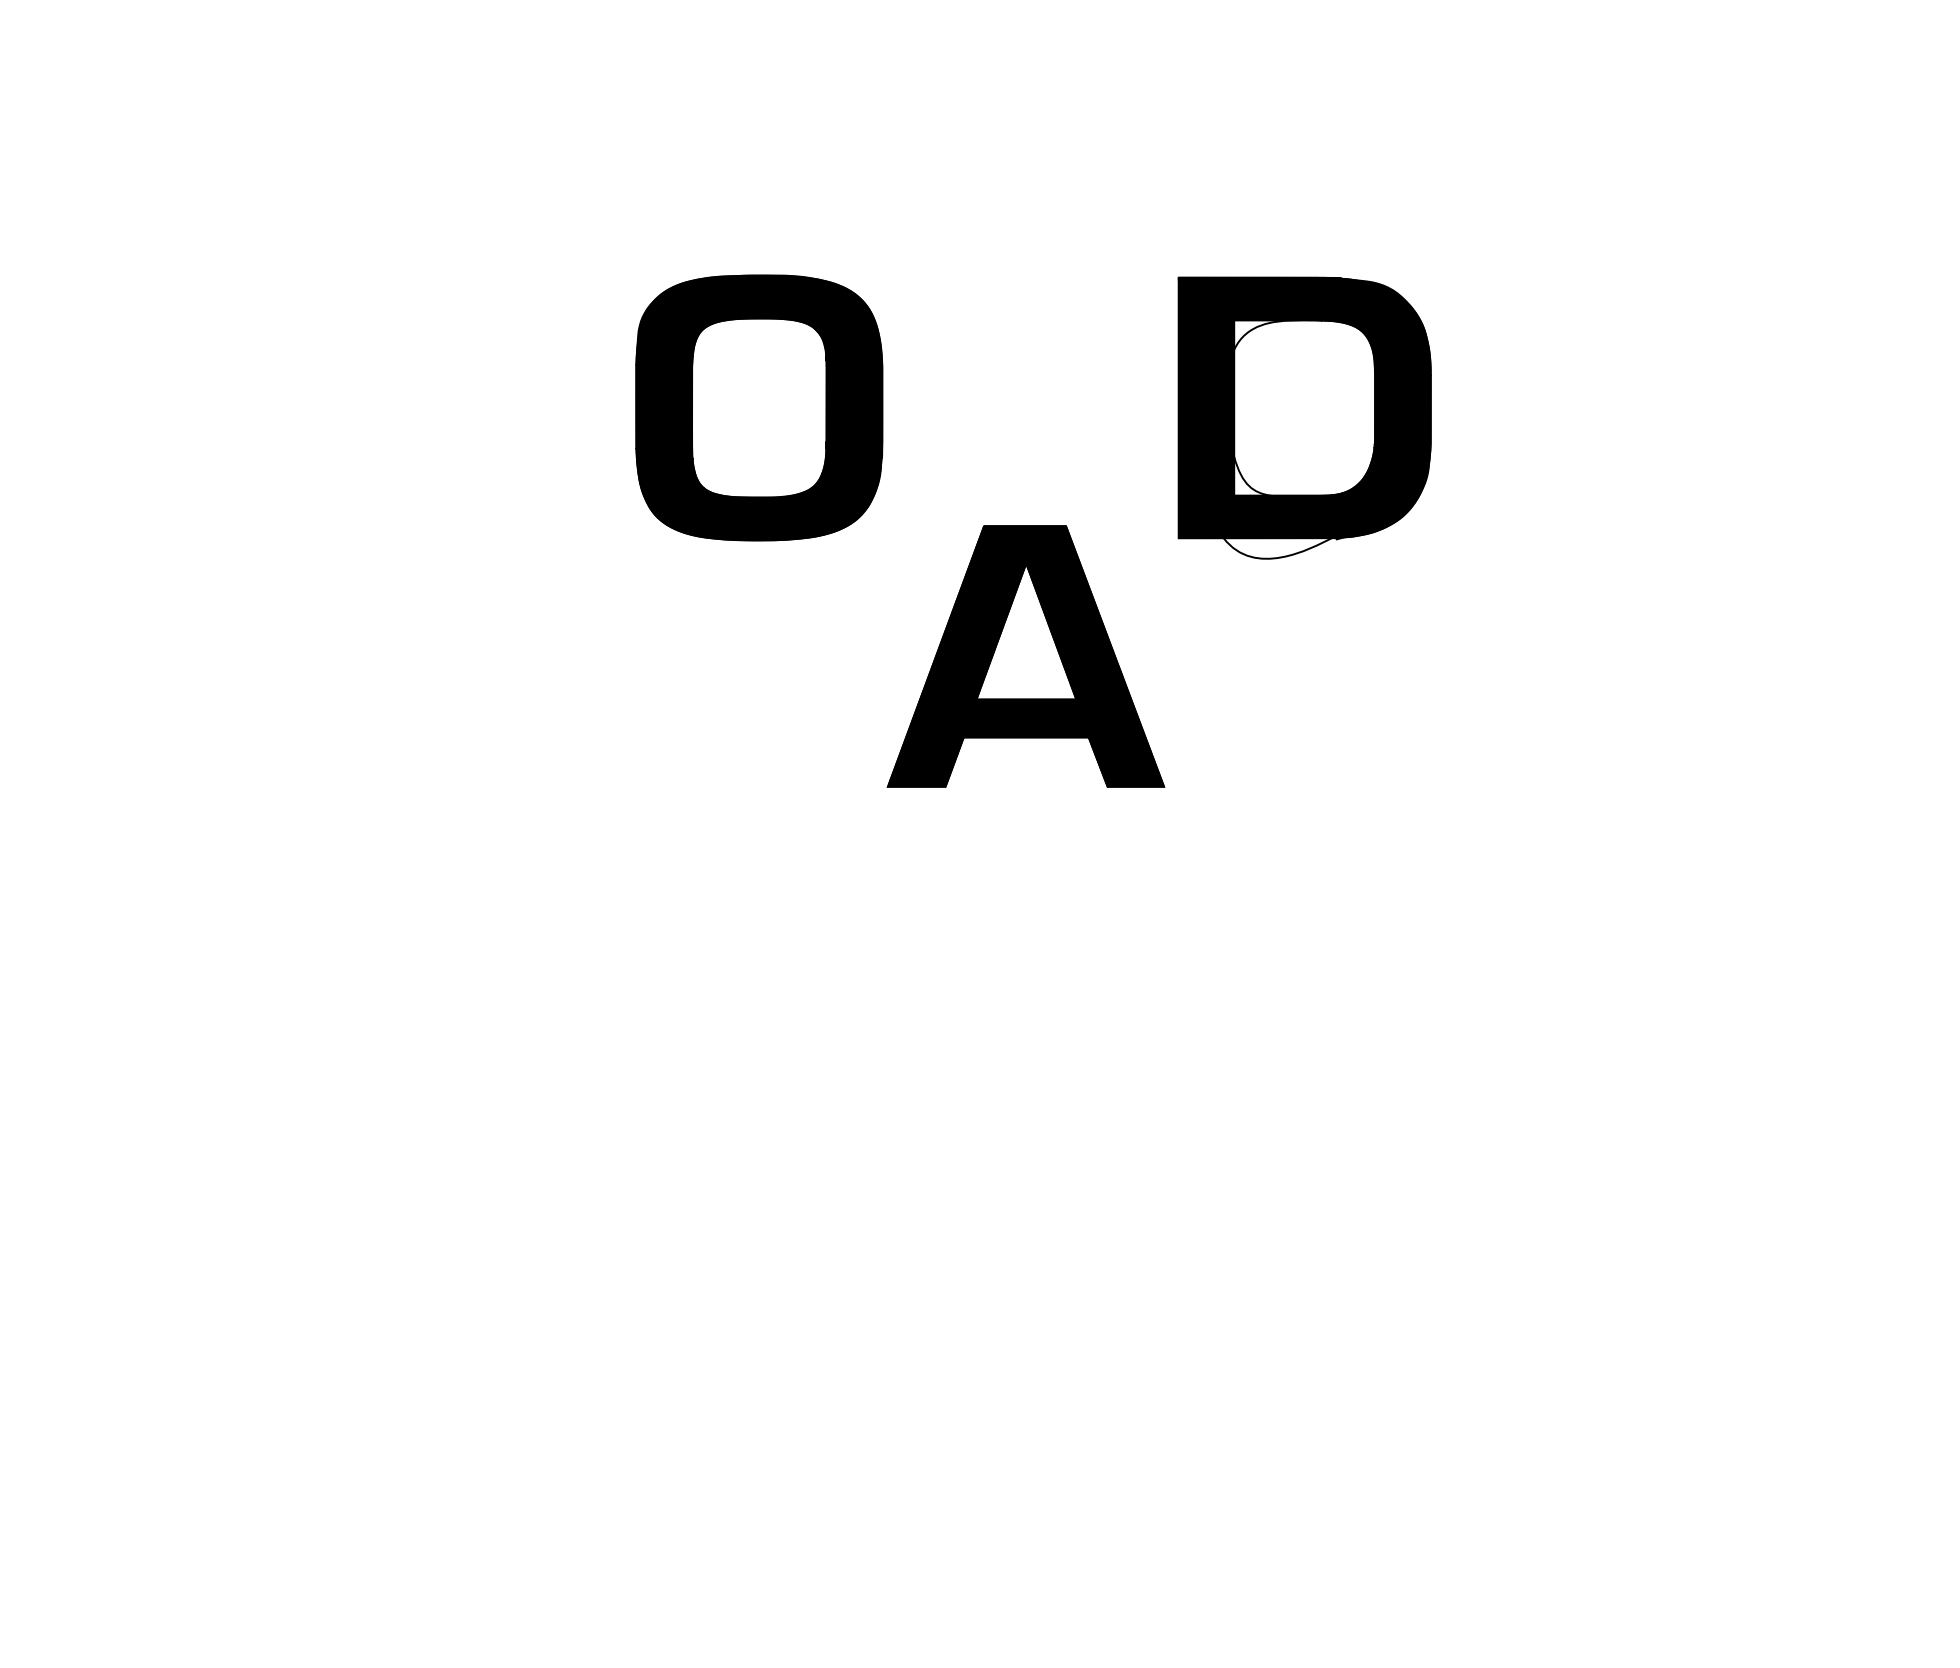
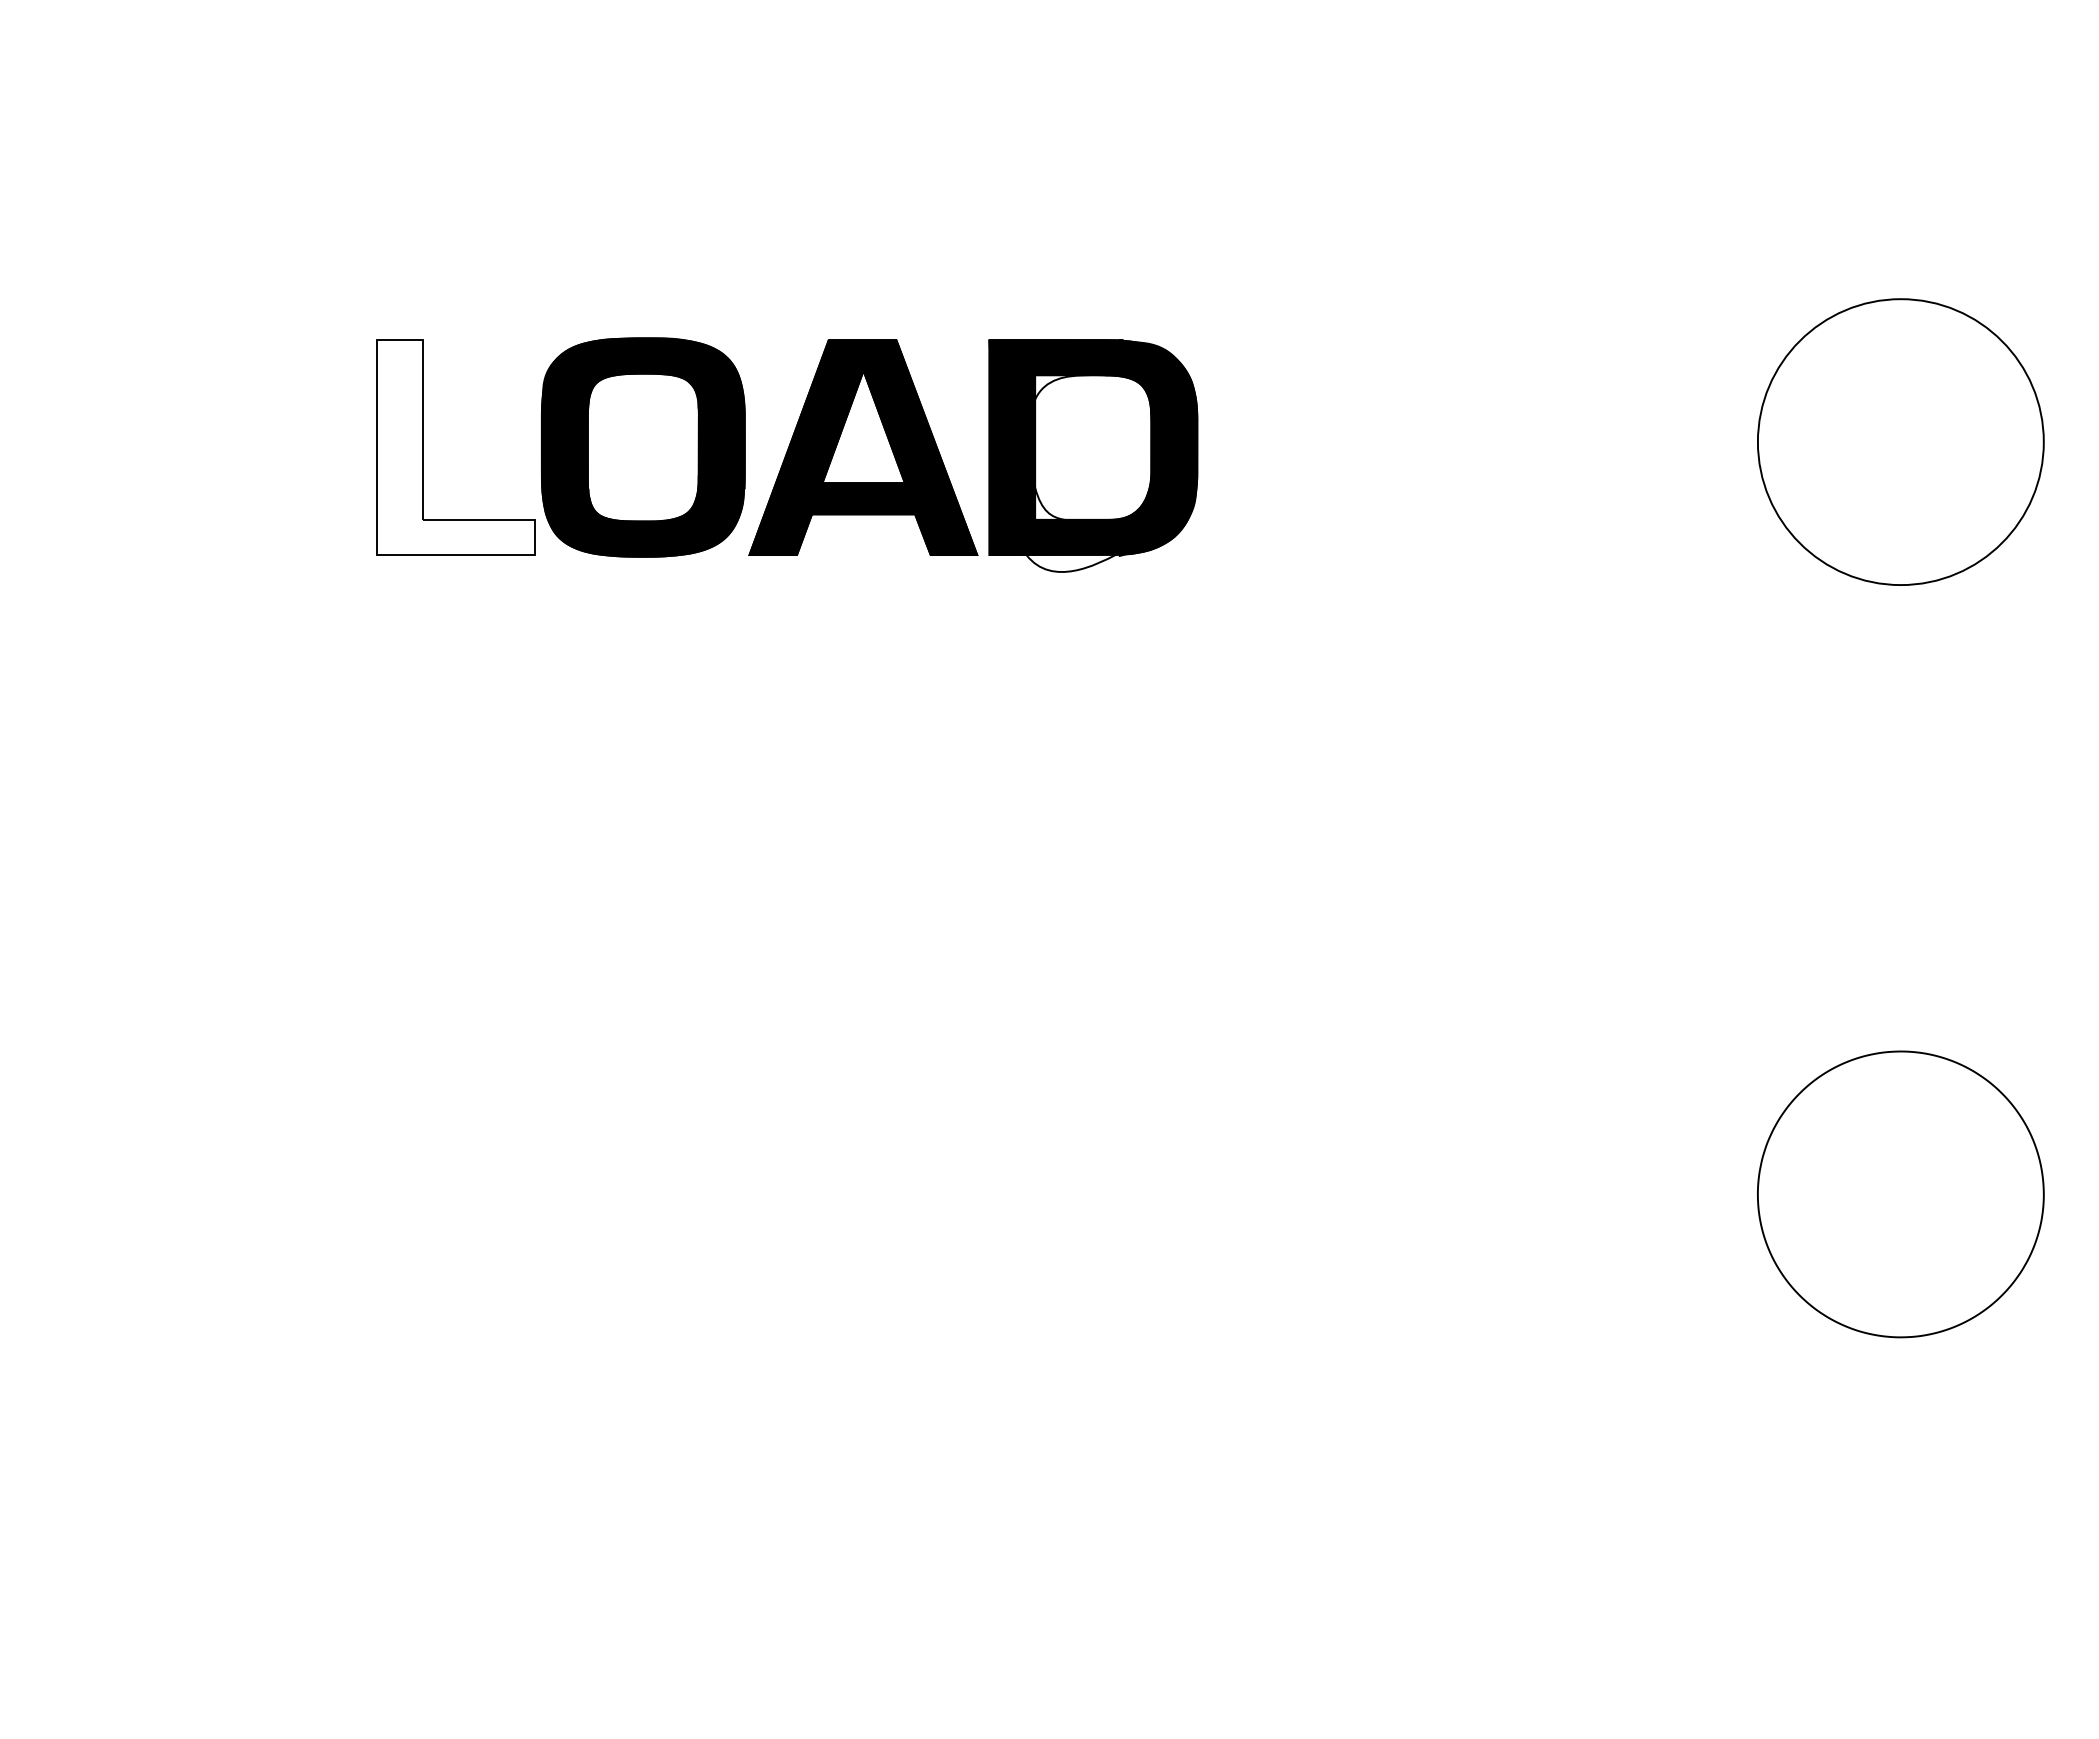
part: (492, 407) -> (423, 447), added
part: (1026, 656) -> (863, 447), moved

